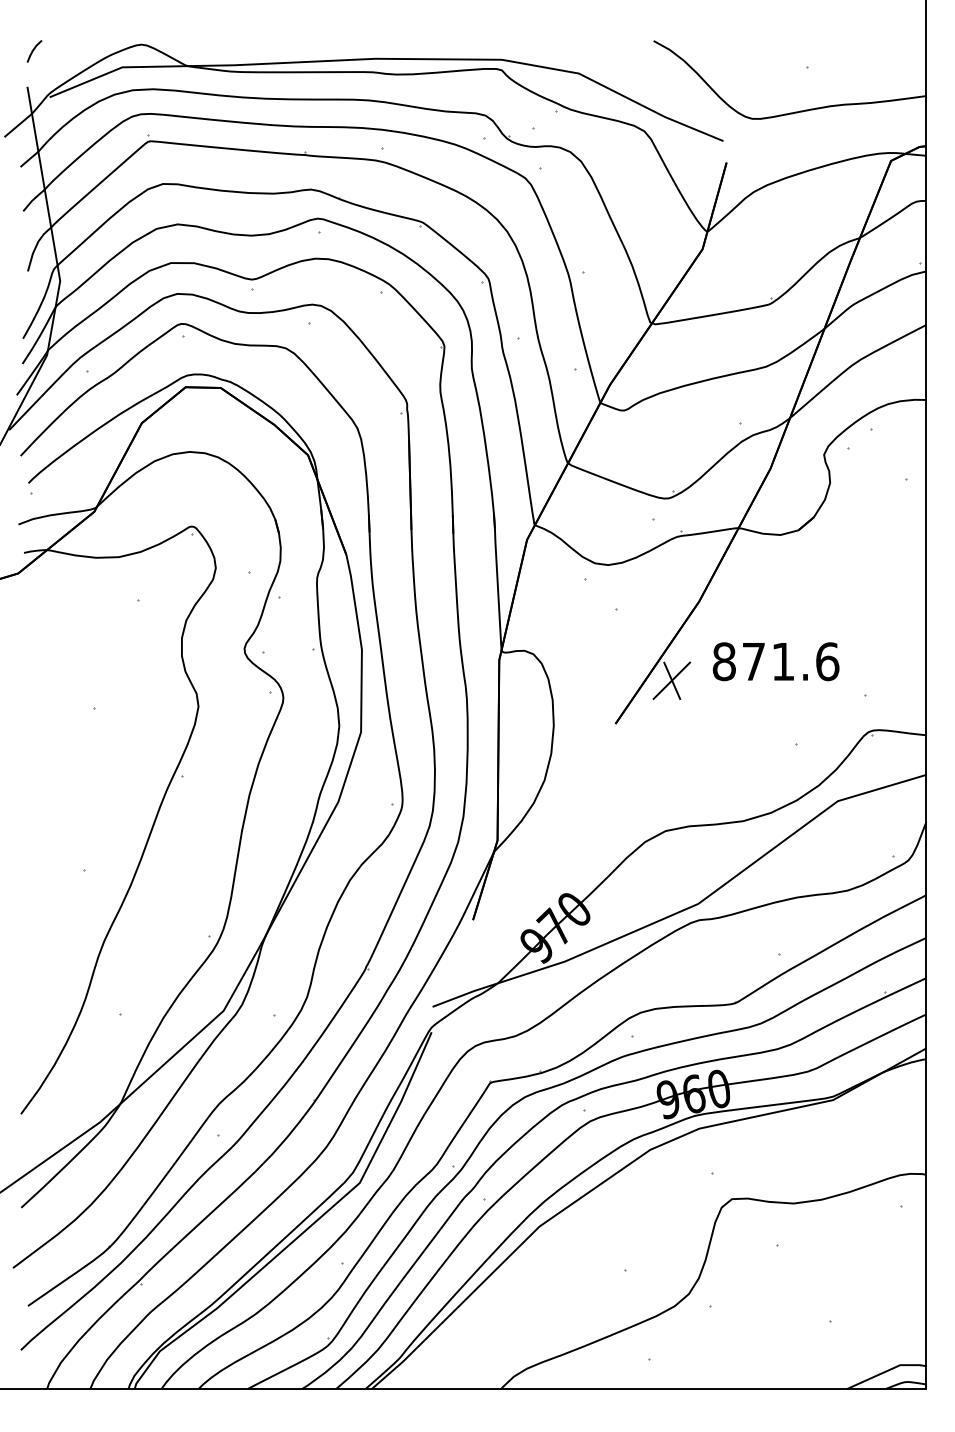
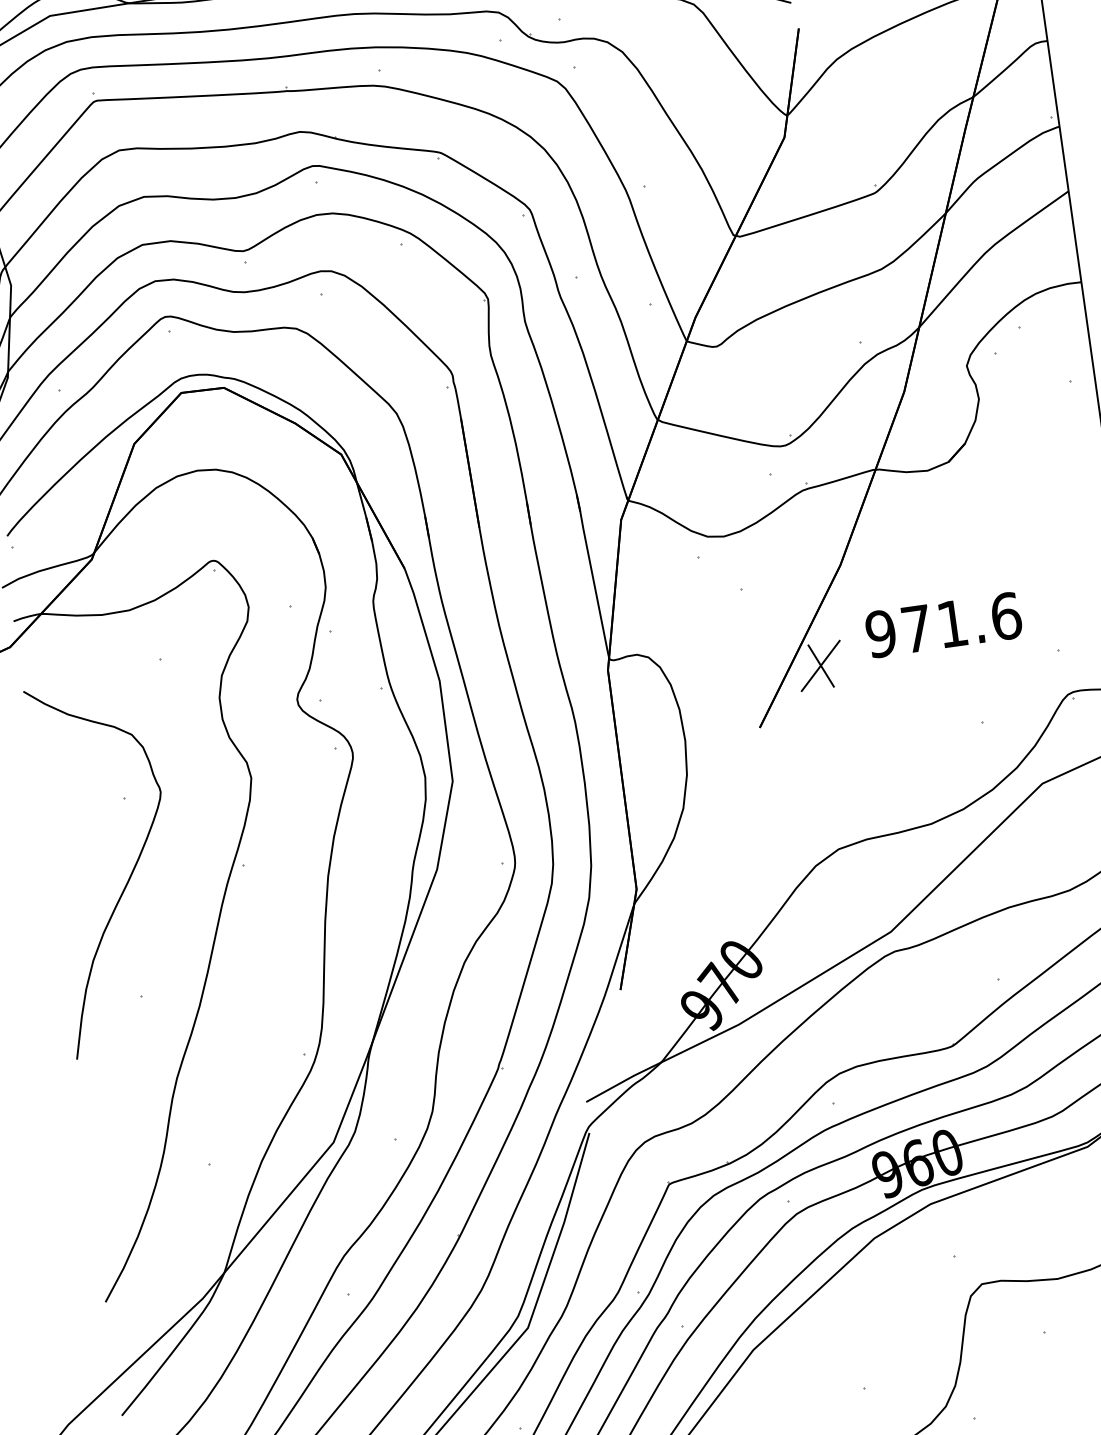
text: (723, 661) -> (880, 633), 871.6 -> 971.6
curve: (89, 770) -> (130, 873), added

